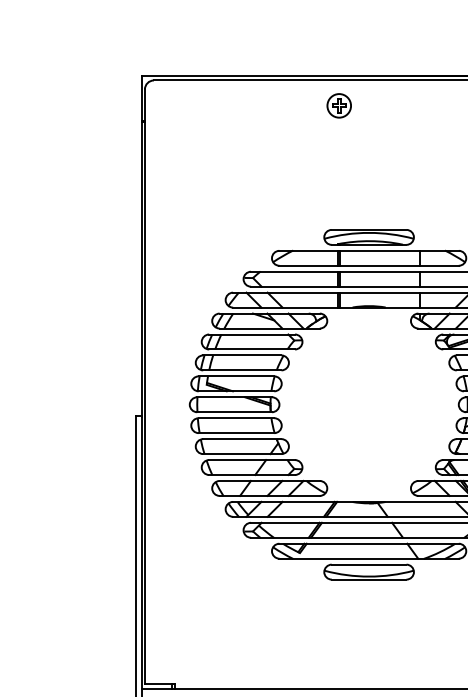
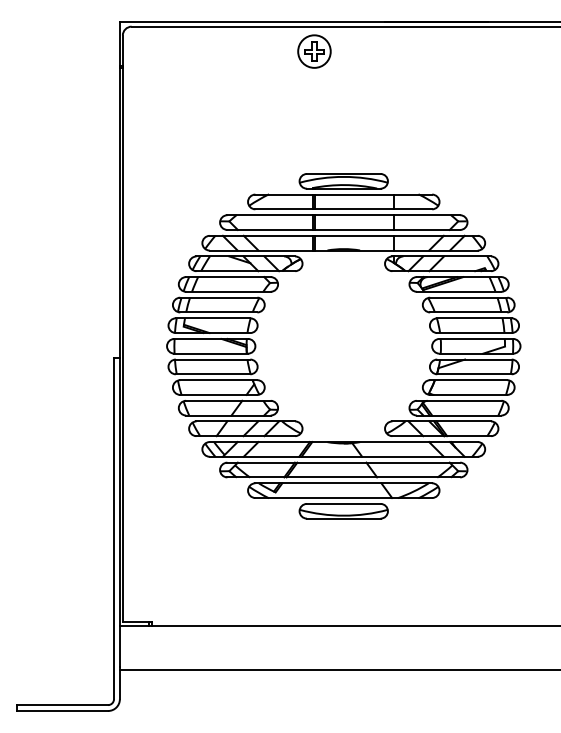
part: (338, 105) -> (313, 51), size x1.4

